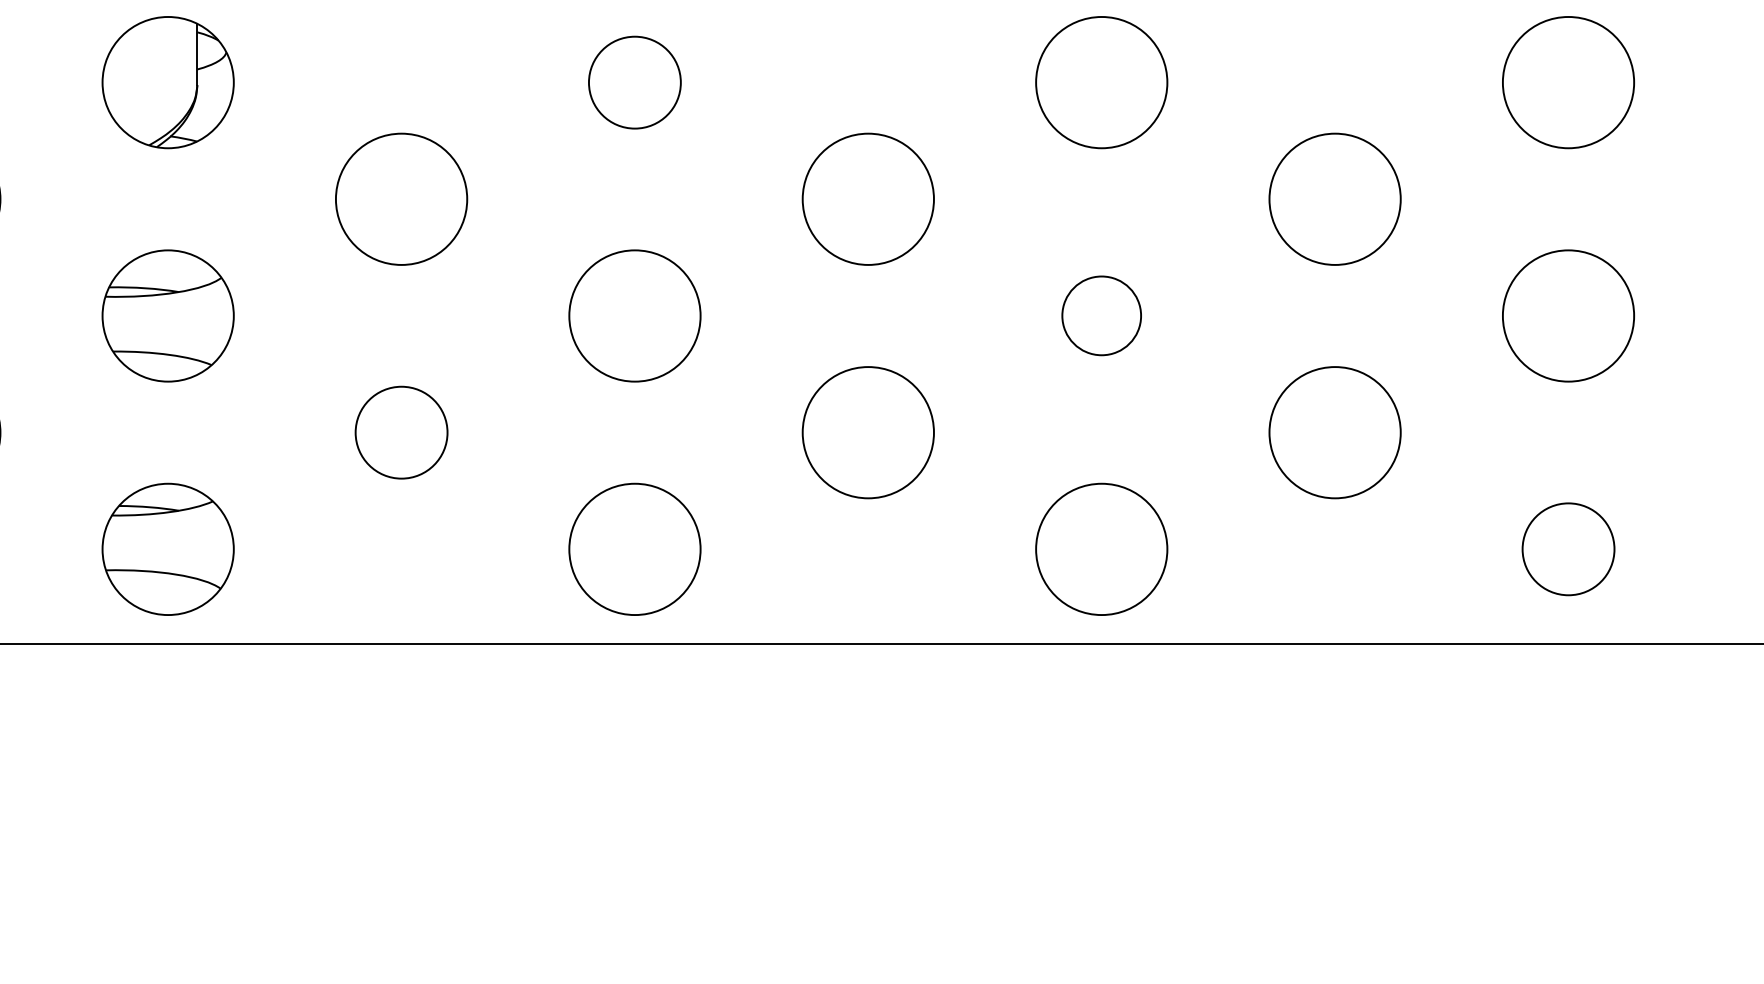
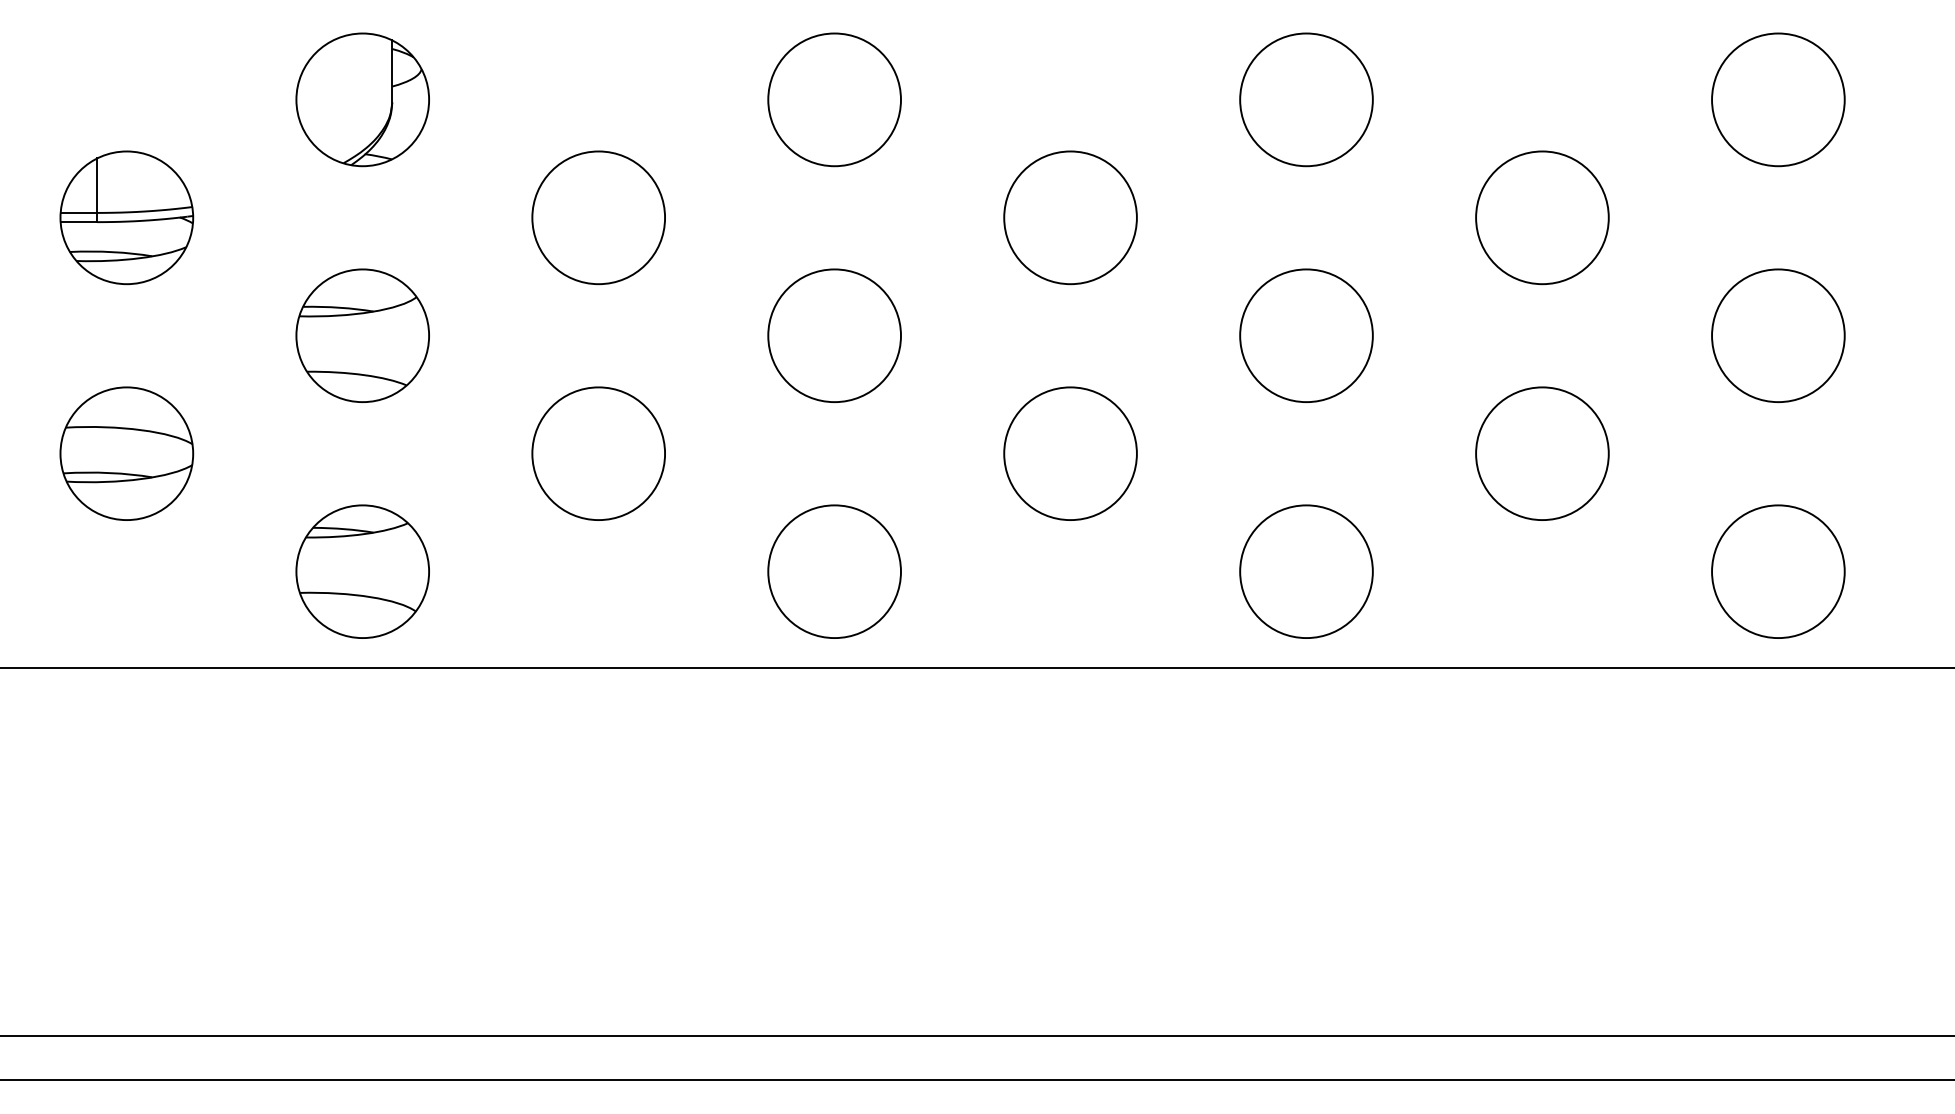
circle: (634, 82) -> (834, 99), size x1.43
circle: (1101, 315) -> (1306, 335), size x1.67
circle: (401, 432) -> (598, 453), size x1.43
circle: (1568, 549) -> (1778, 571), size x1.43

